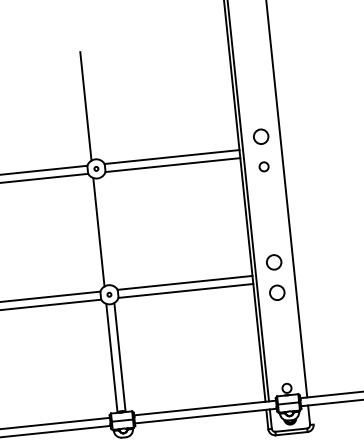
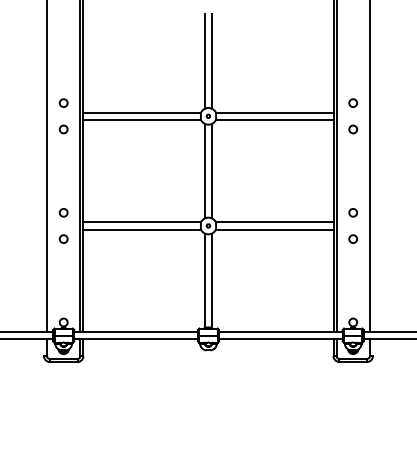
line: (93, 105) -> (211, 61), added
circle: (260, 135) -> (352, 102), size x0.62
line: (106, 230) -> (211, 170), added
circle: (273, 262) -> (352, 212), size x0.62
circle: (276, 292) -> (352, 238), size x0.62

